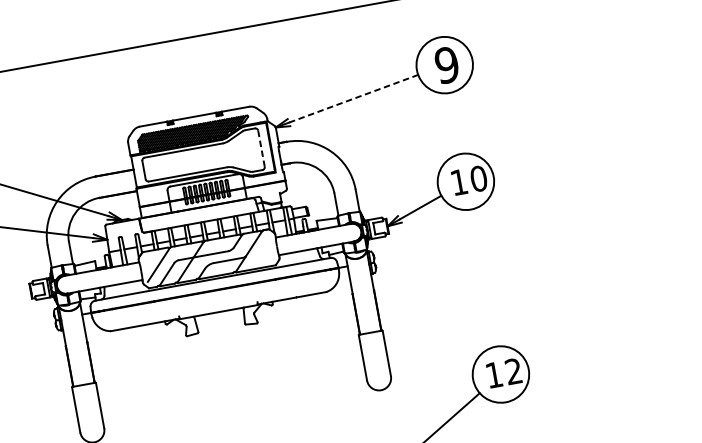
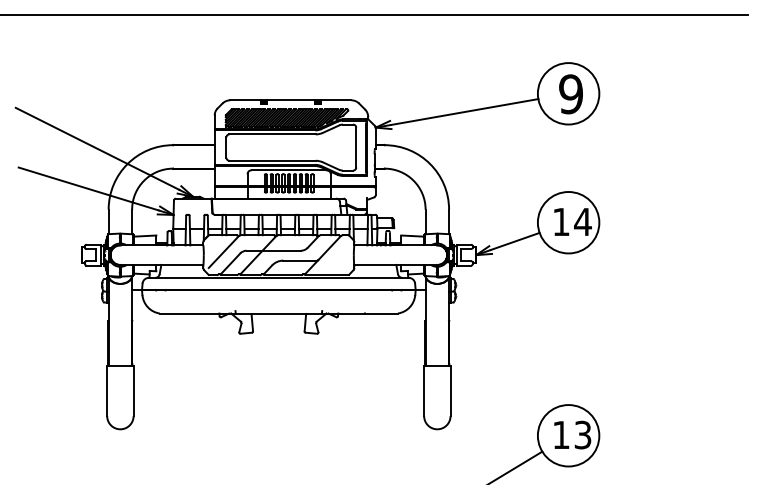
line: (353, 99) -> (464, 112), dashed -> solid
line: (261, 148) -> (356, 147), dashed -> solid
text: (478, 178) -> (582, 221), 10 -> 14
text: (513, 371) -> (582, 435), 12 -> 13

